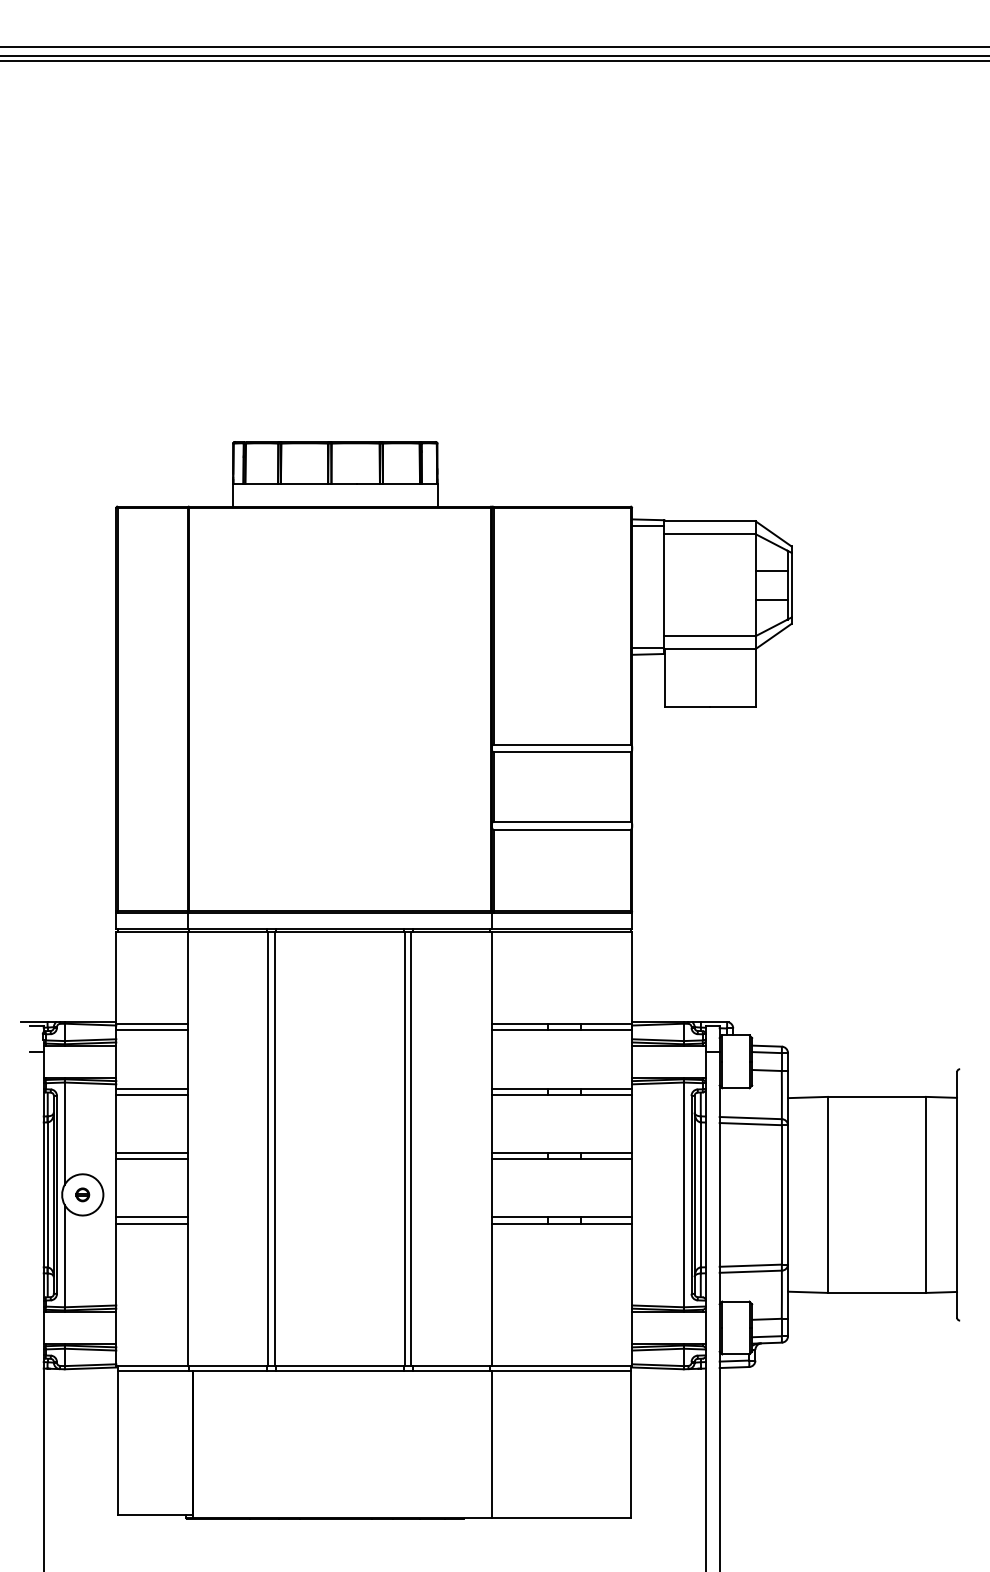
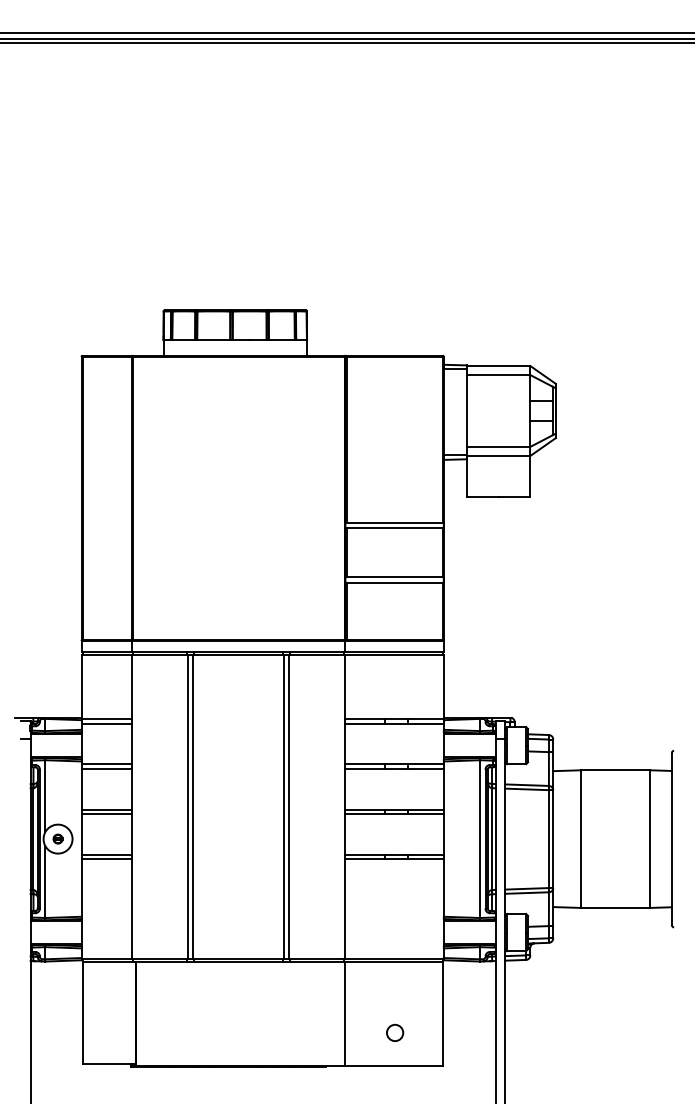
circle: (563, 1470) -> (395, 1032), added

